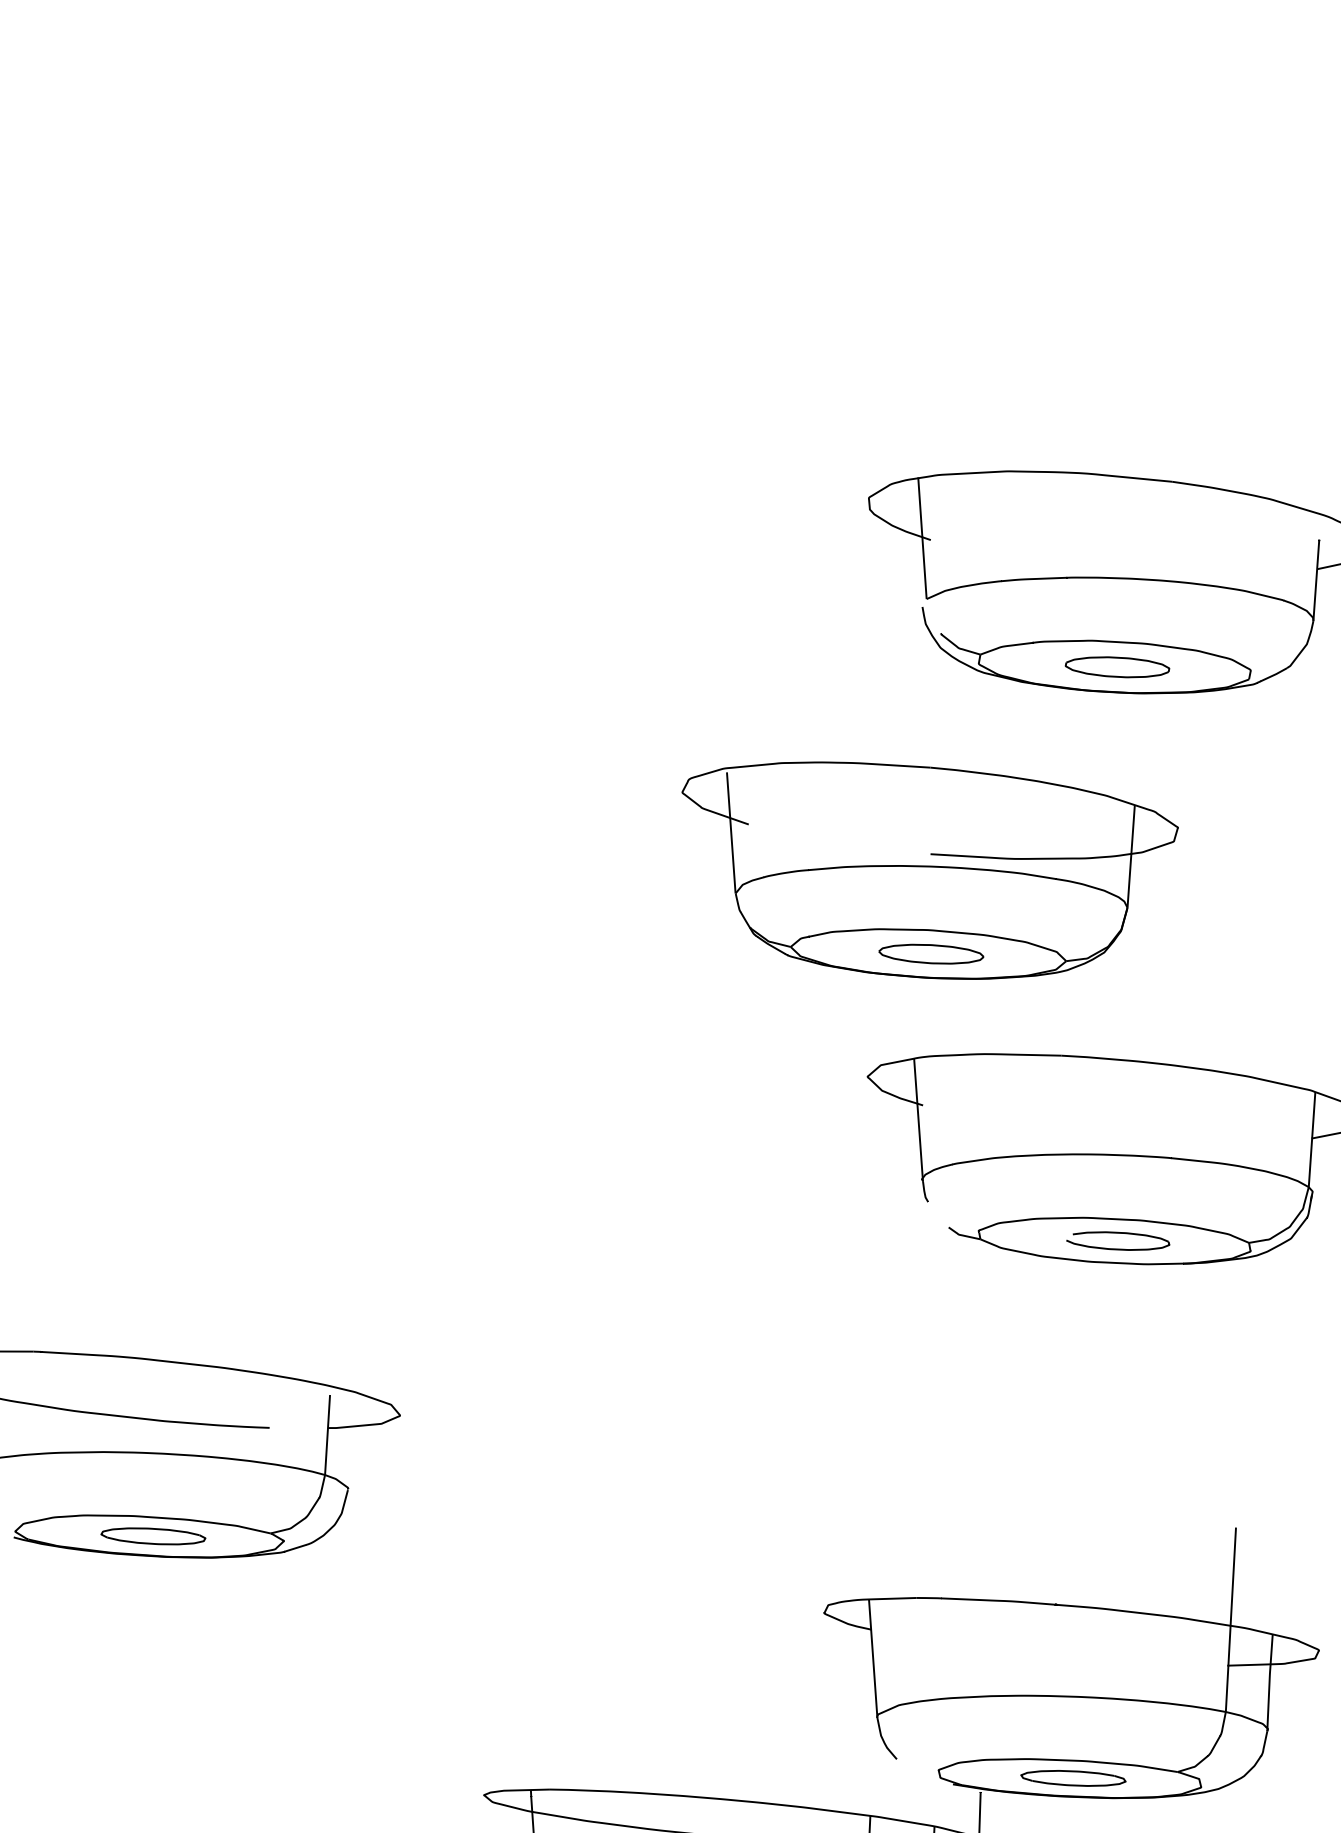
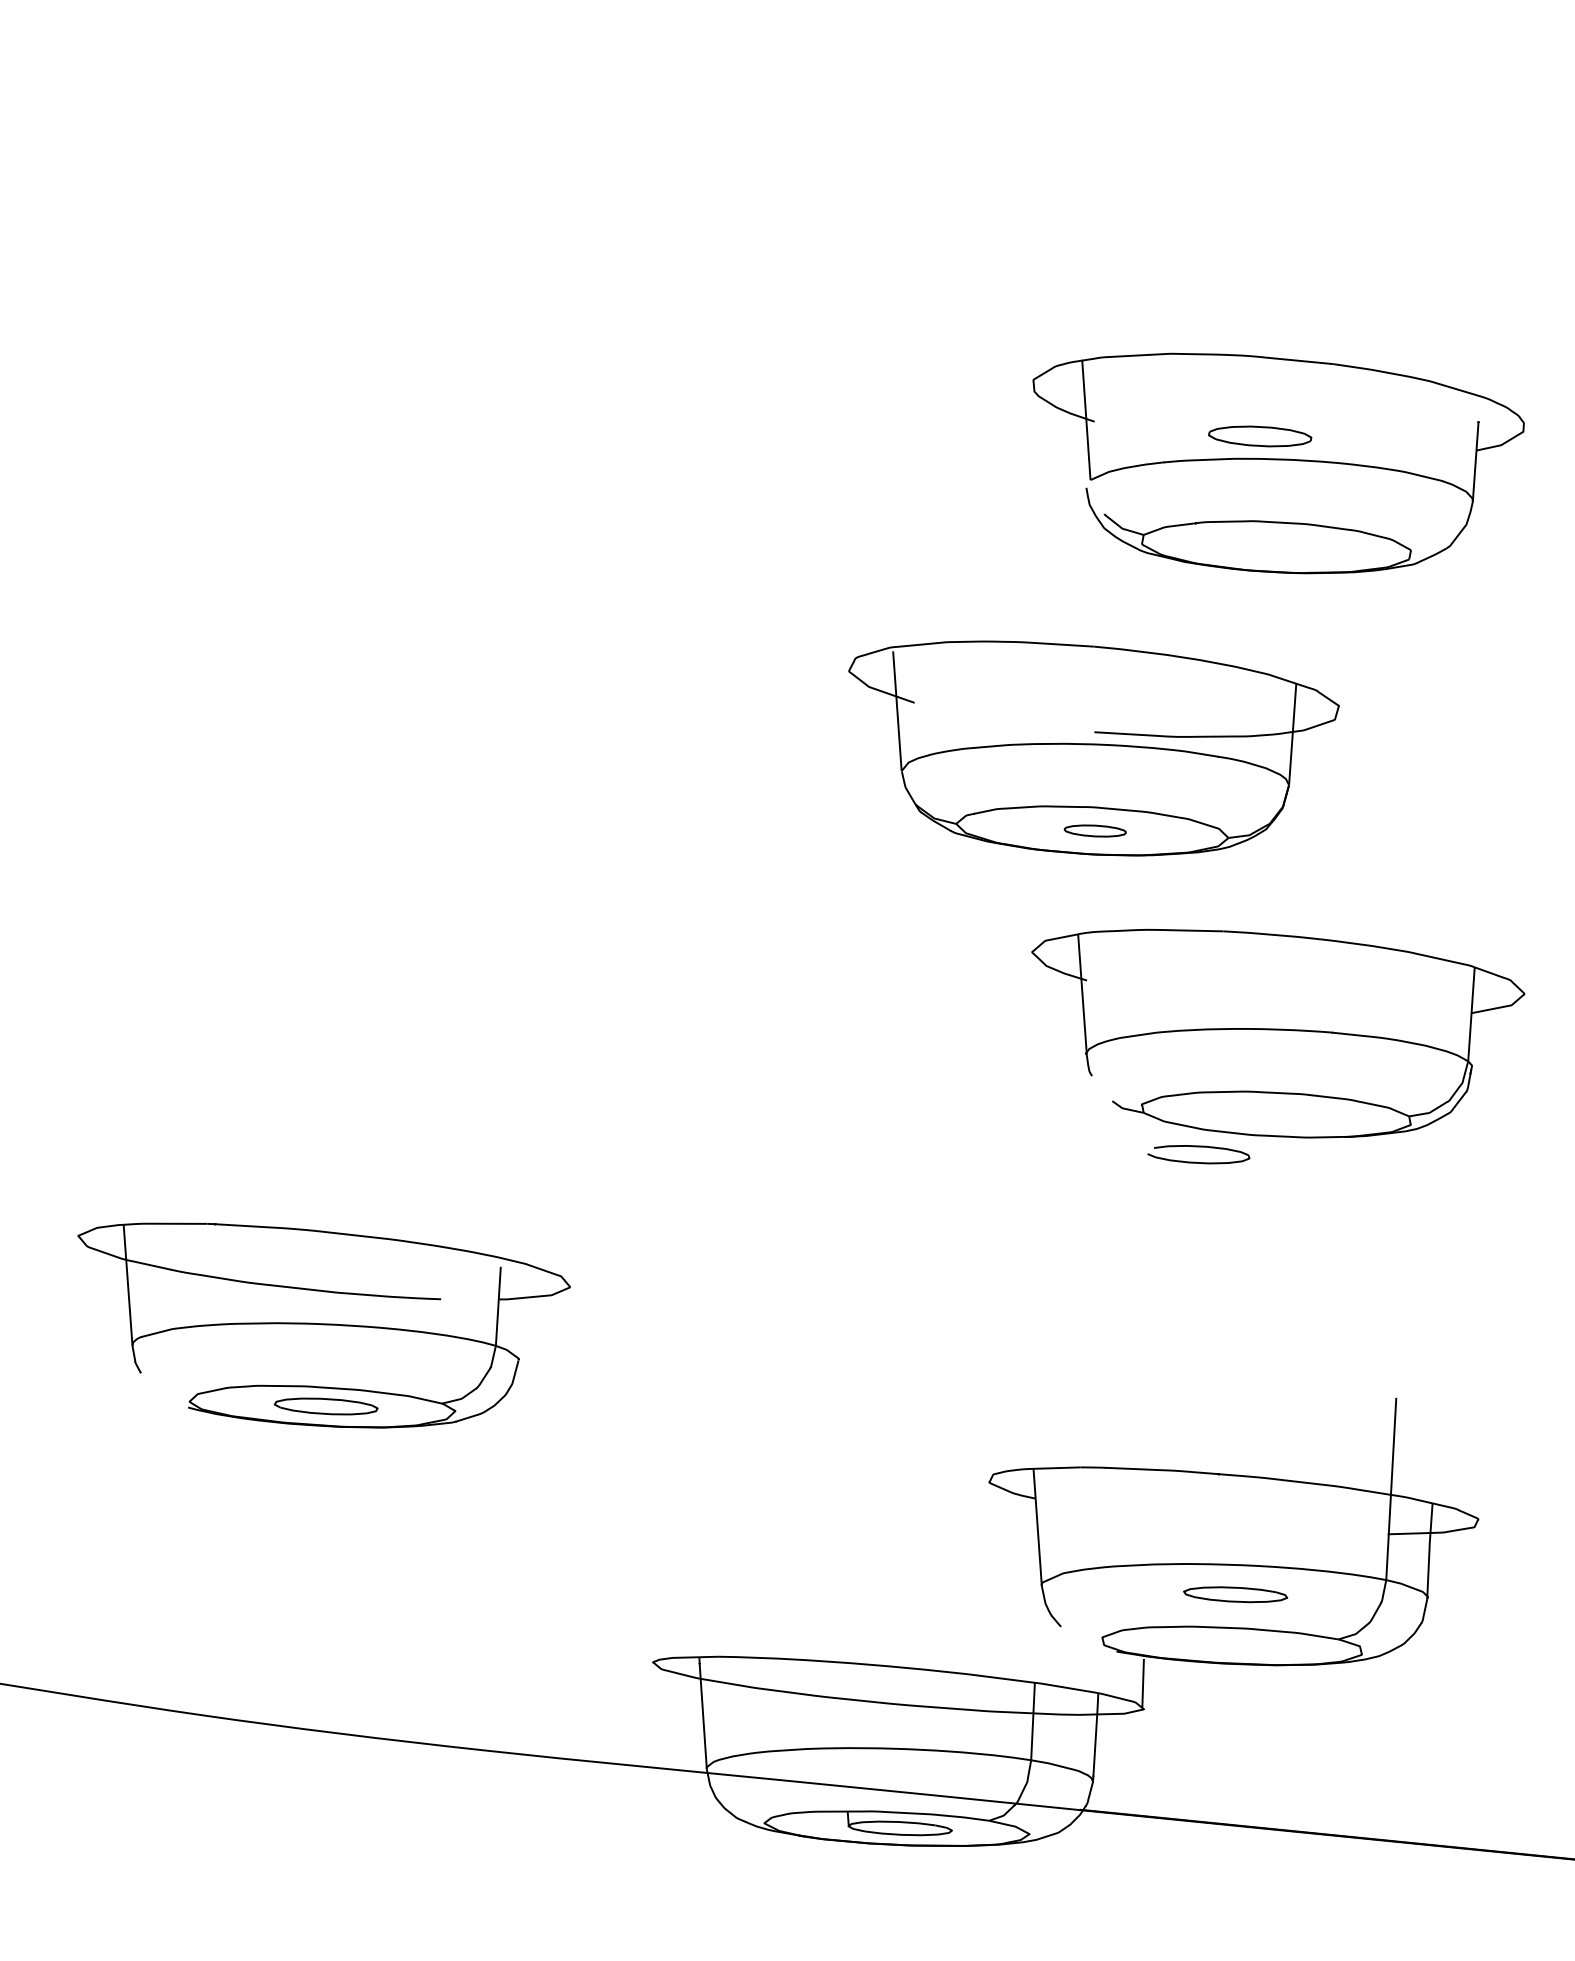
part: (1117, 667) -> (1260, 436), moved
part: (931, 953) -> (1095, 830), size x0.6
part: (1117, 1233) -> (1198, 1147), moved
part: (1073, 1778) -> (1235, 1594), moved

